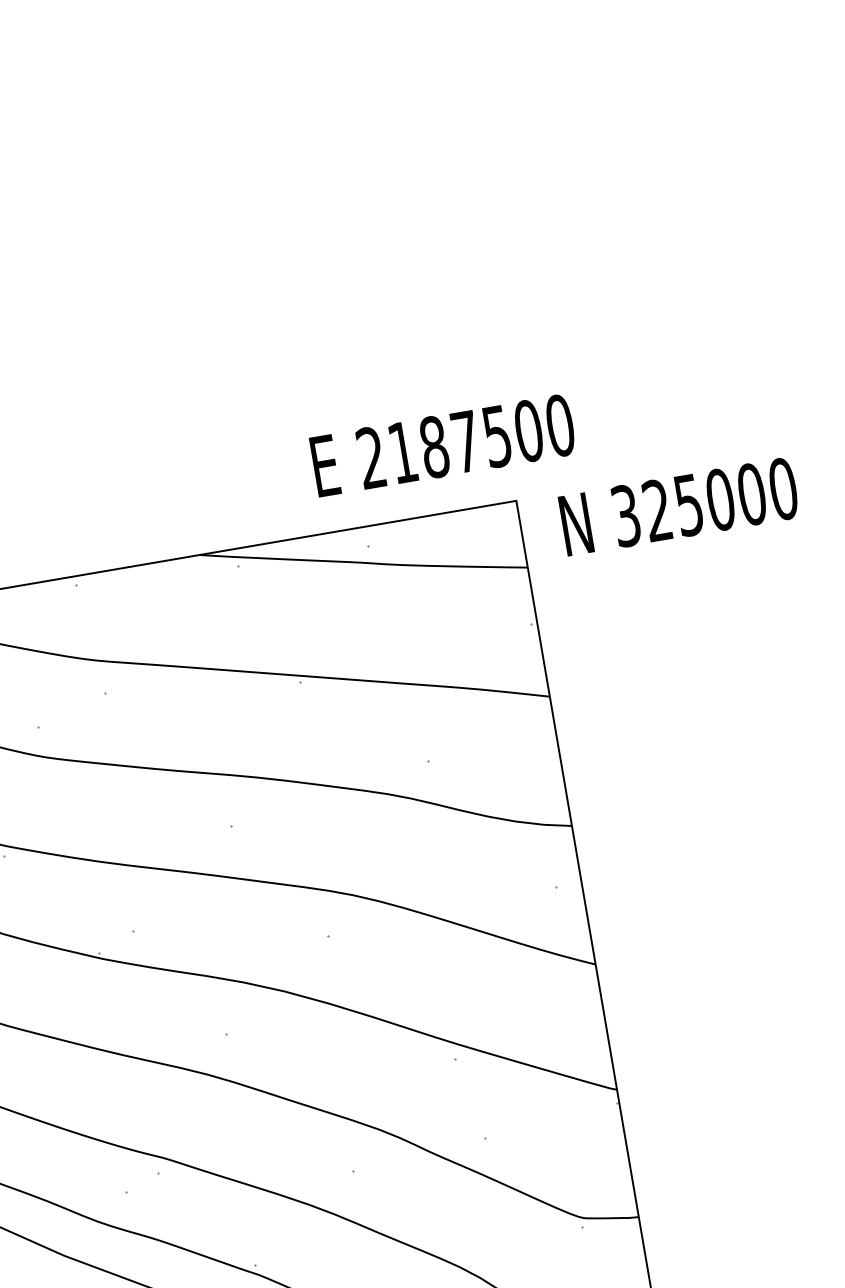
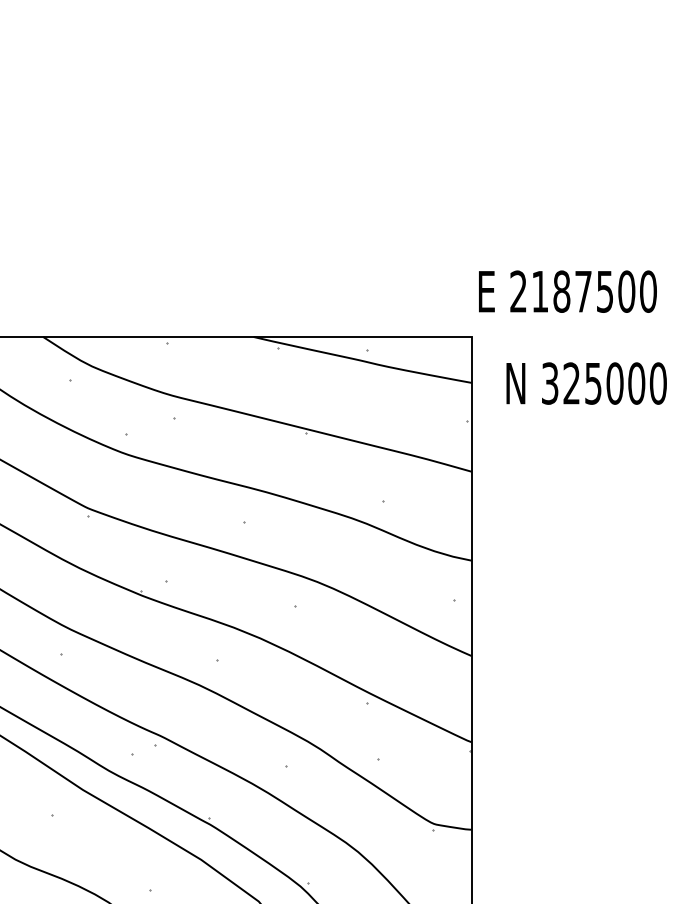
text: (442, 445) -> (567, 291), moved
text: (678, 506) -> (586, 383), moved

